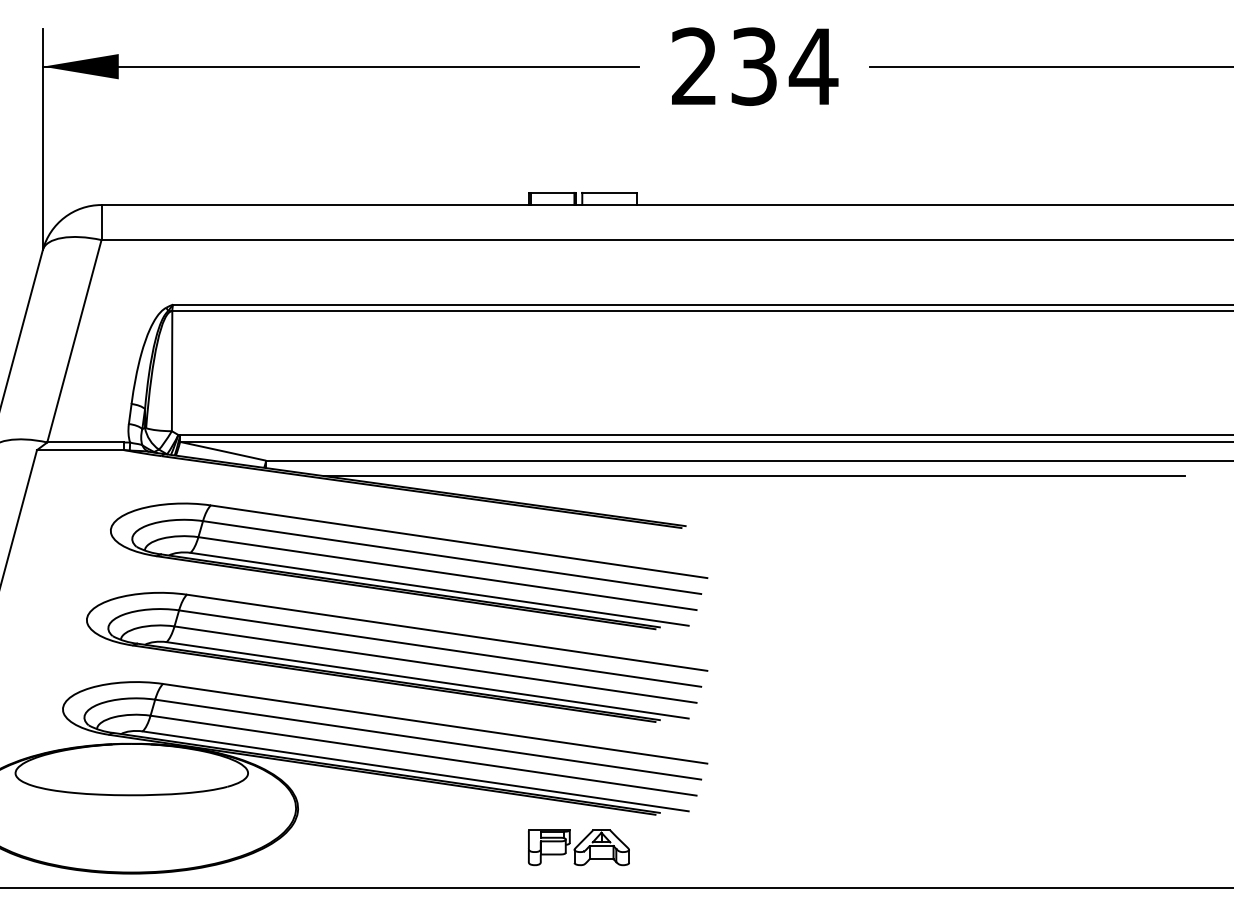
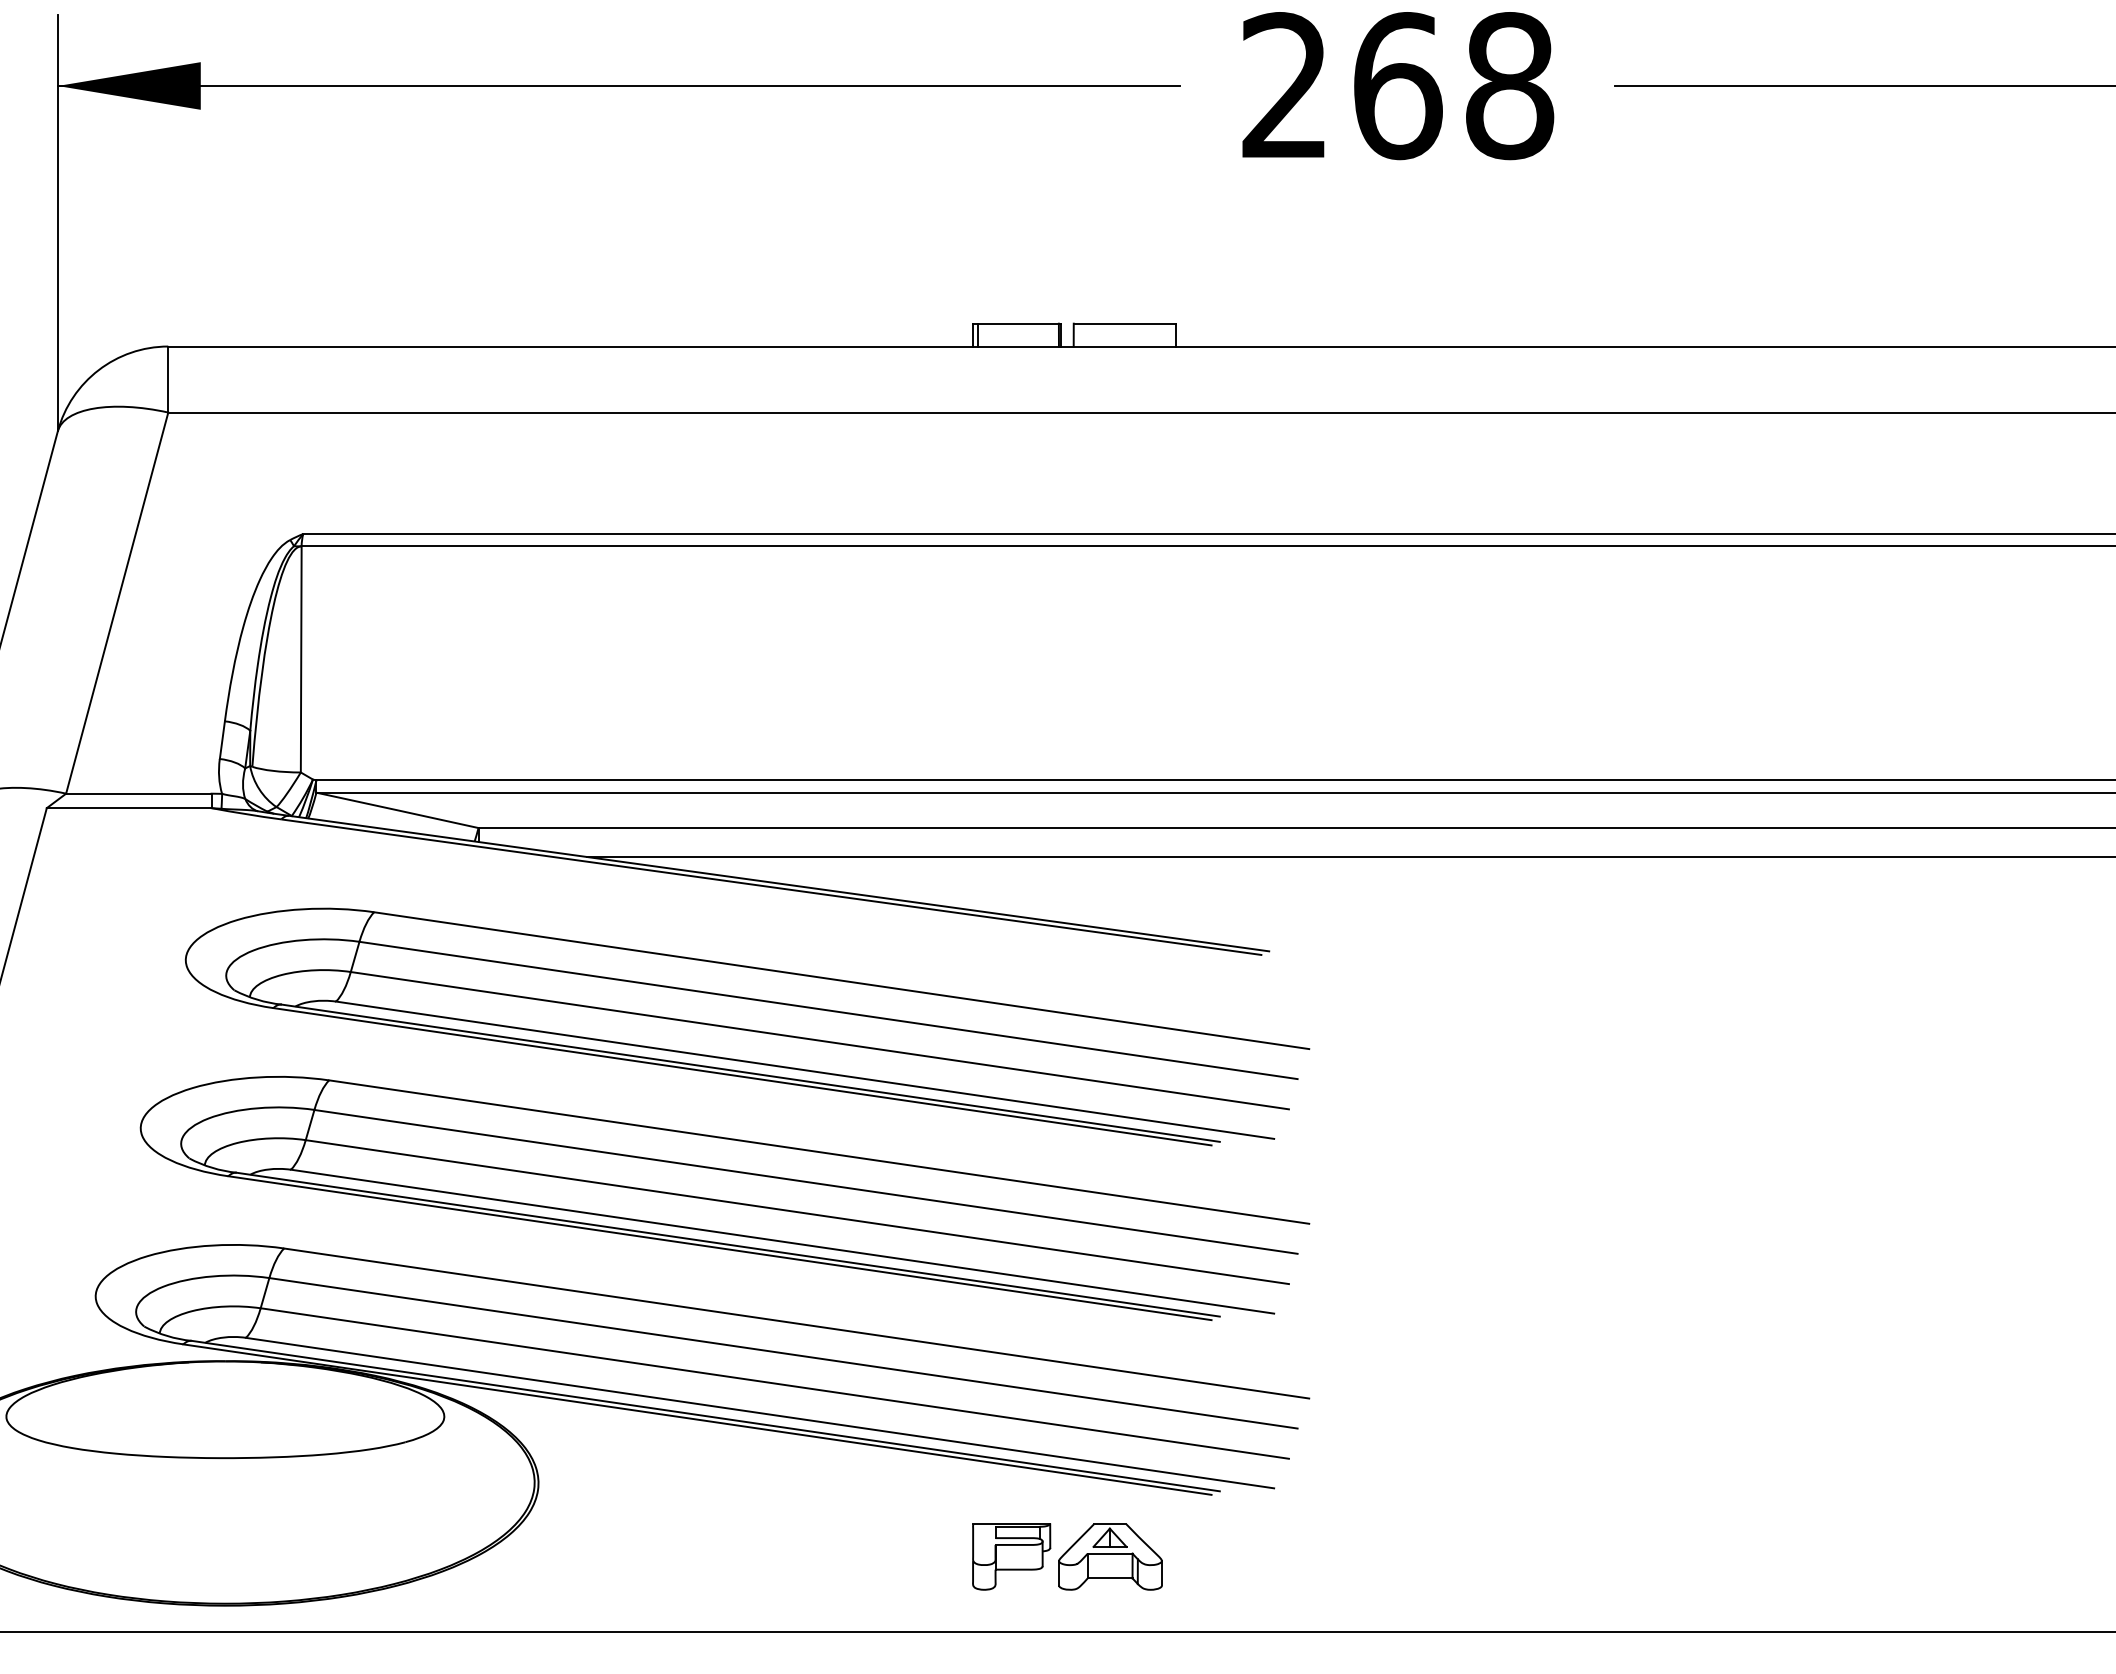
text: (784, 66) -> (1454, 85), 234 -> 268

